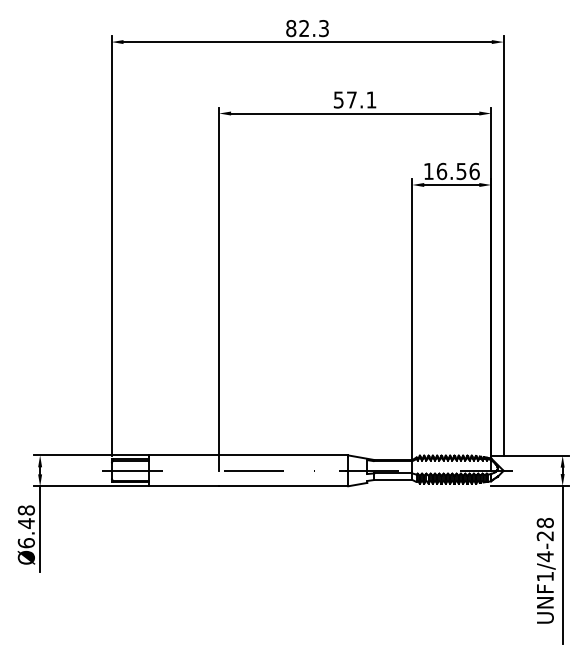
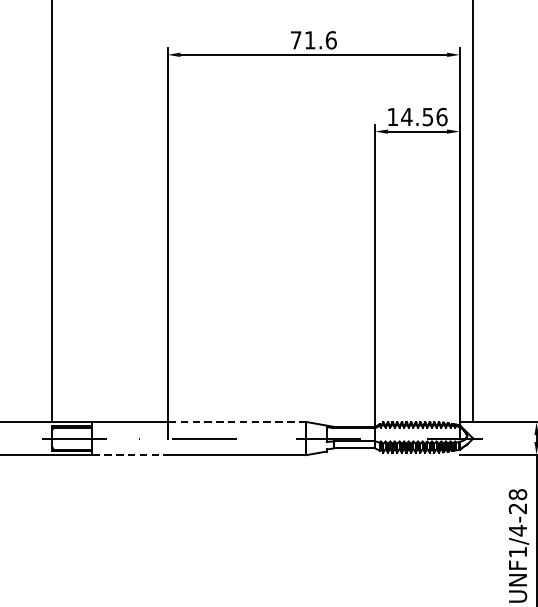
text: (354, 99) -> (313, 39), 57.1 -> 71.6
text: (441, 171) -> (406, 117), 16.56 -> 14.56
line: (283, 455) -> (236, 422), solid -> dashed
line: (184, 486) -> (130, 455), solid -> dashed

